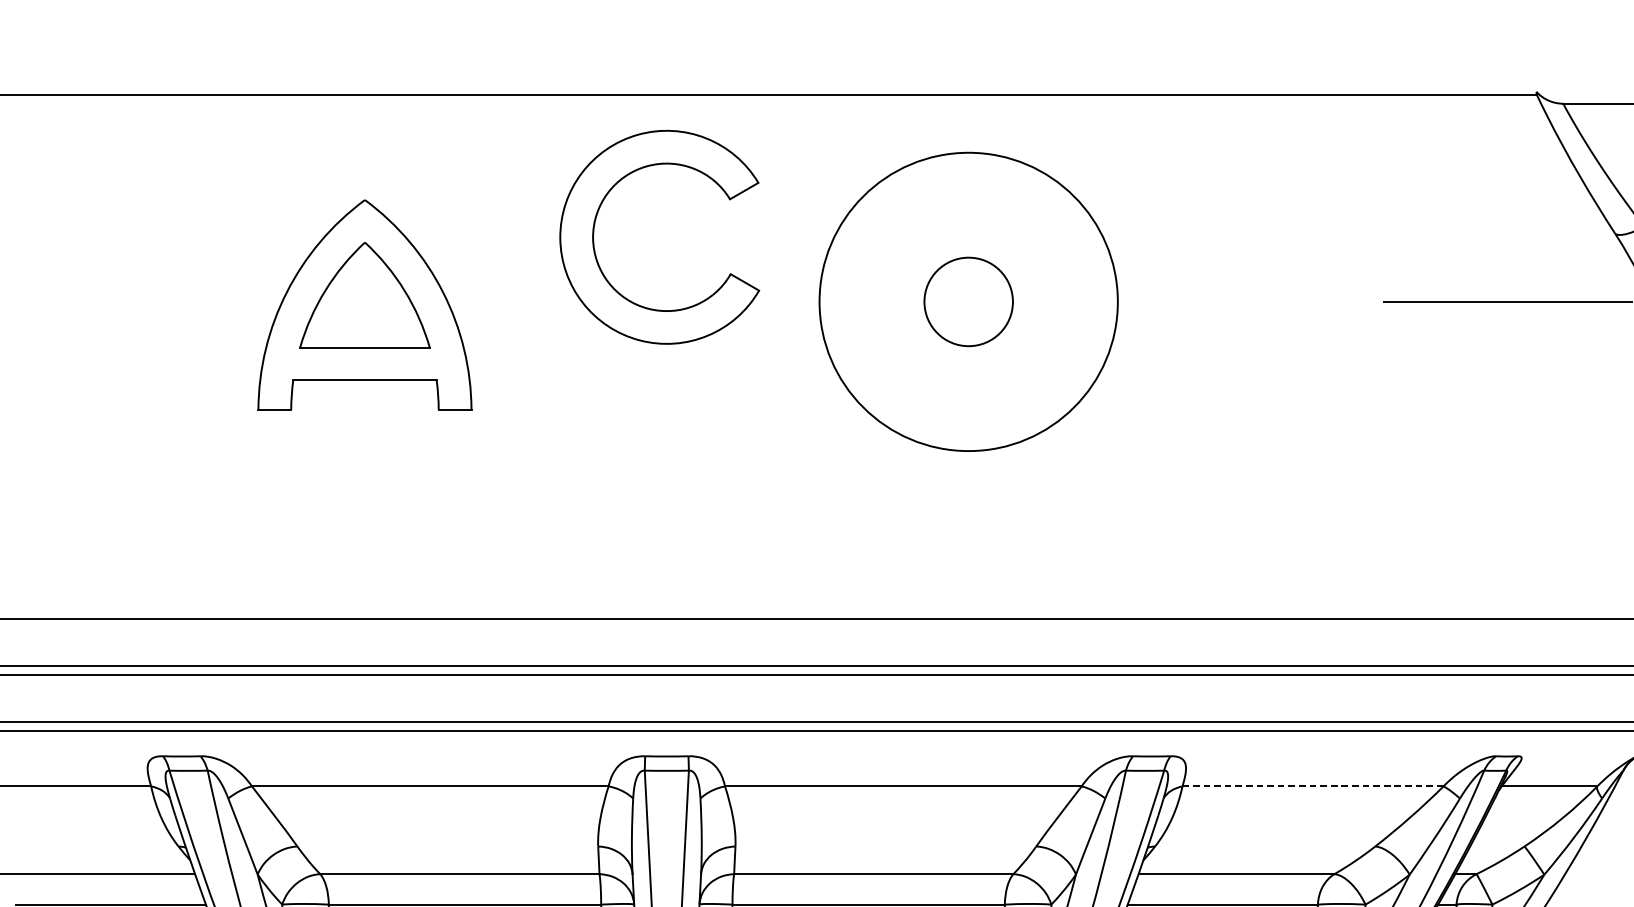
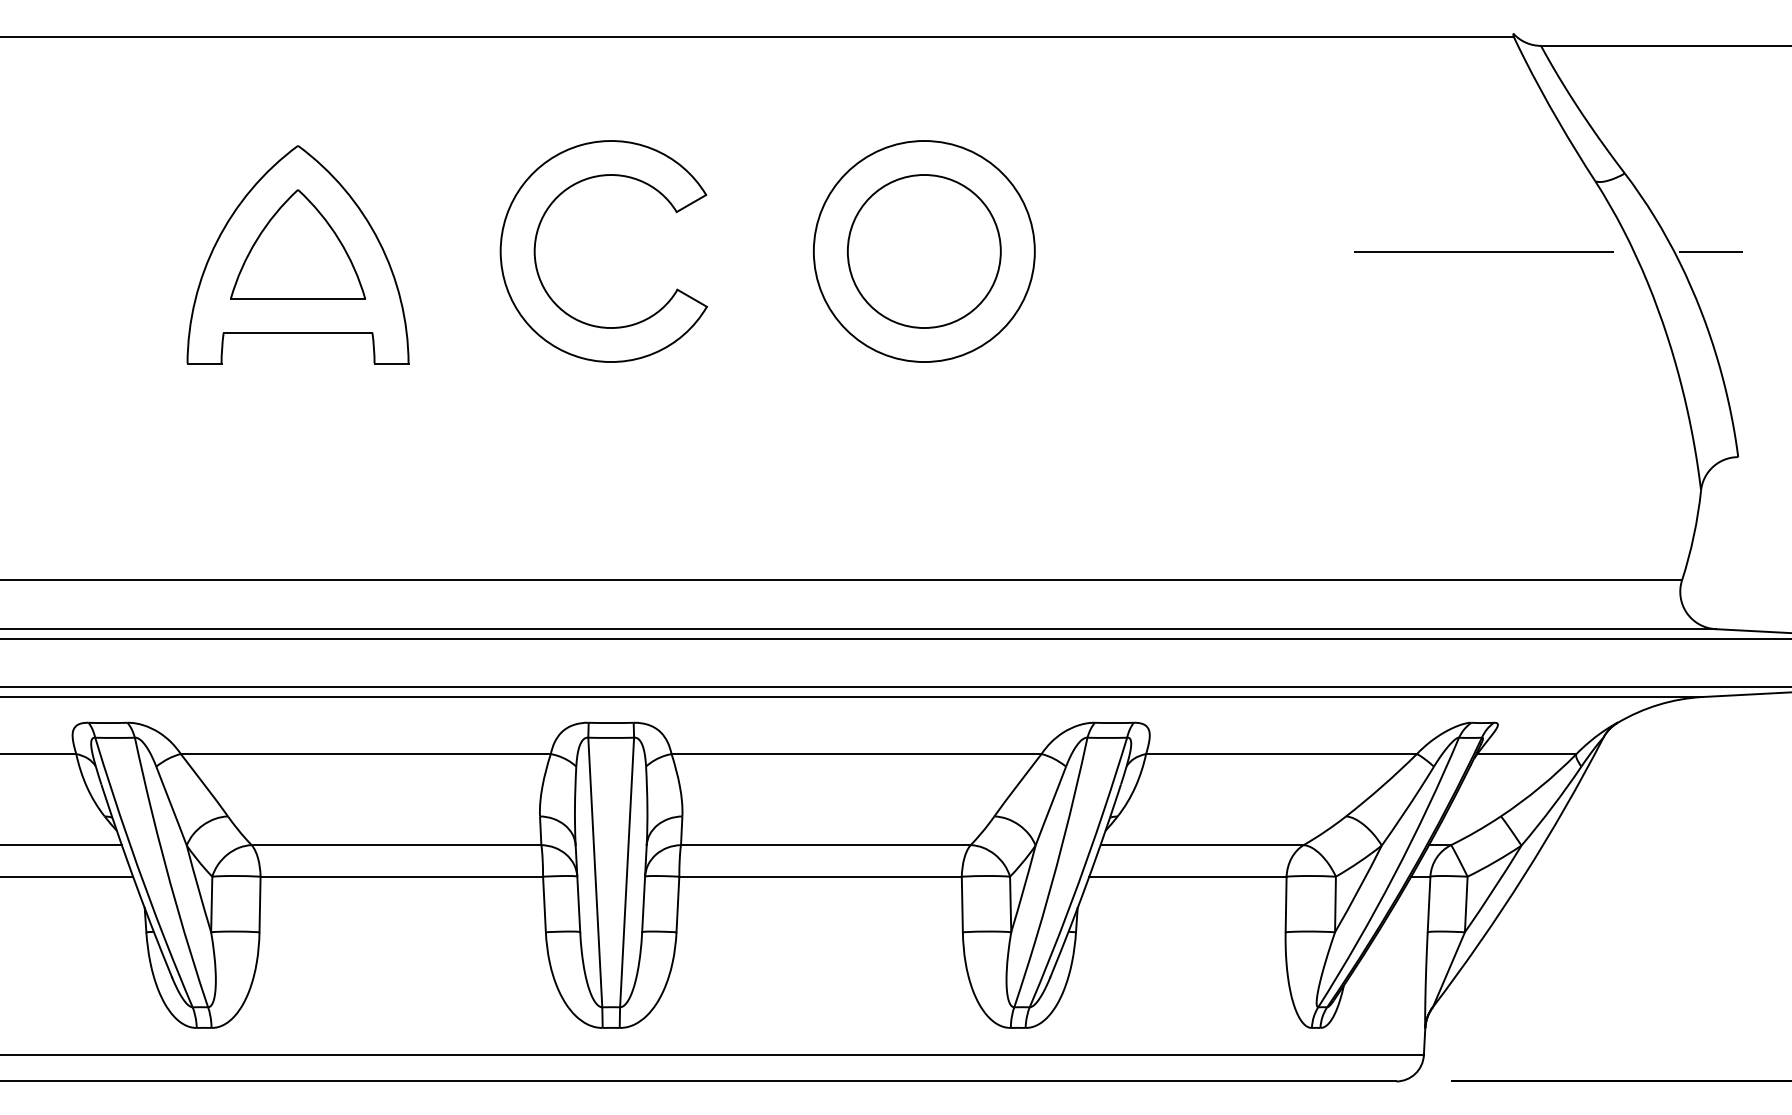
part: (594, 228) -> (536, 242), moved
circle: (967, 301) -> (923, 251), size x0.71
circle: (967, 301) -> (923, 251), size x1.67
line: (1313, 786) -> (1281, 754), dashed -> solid

